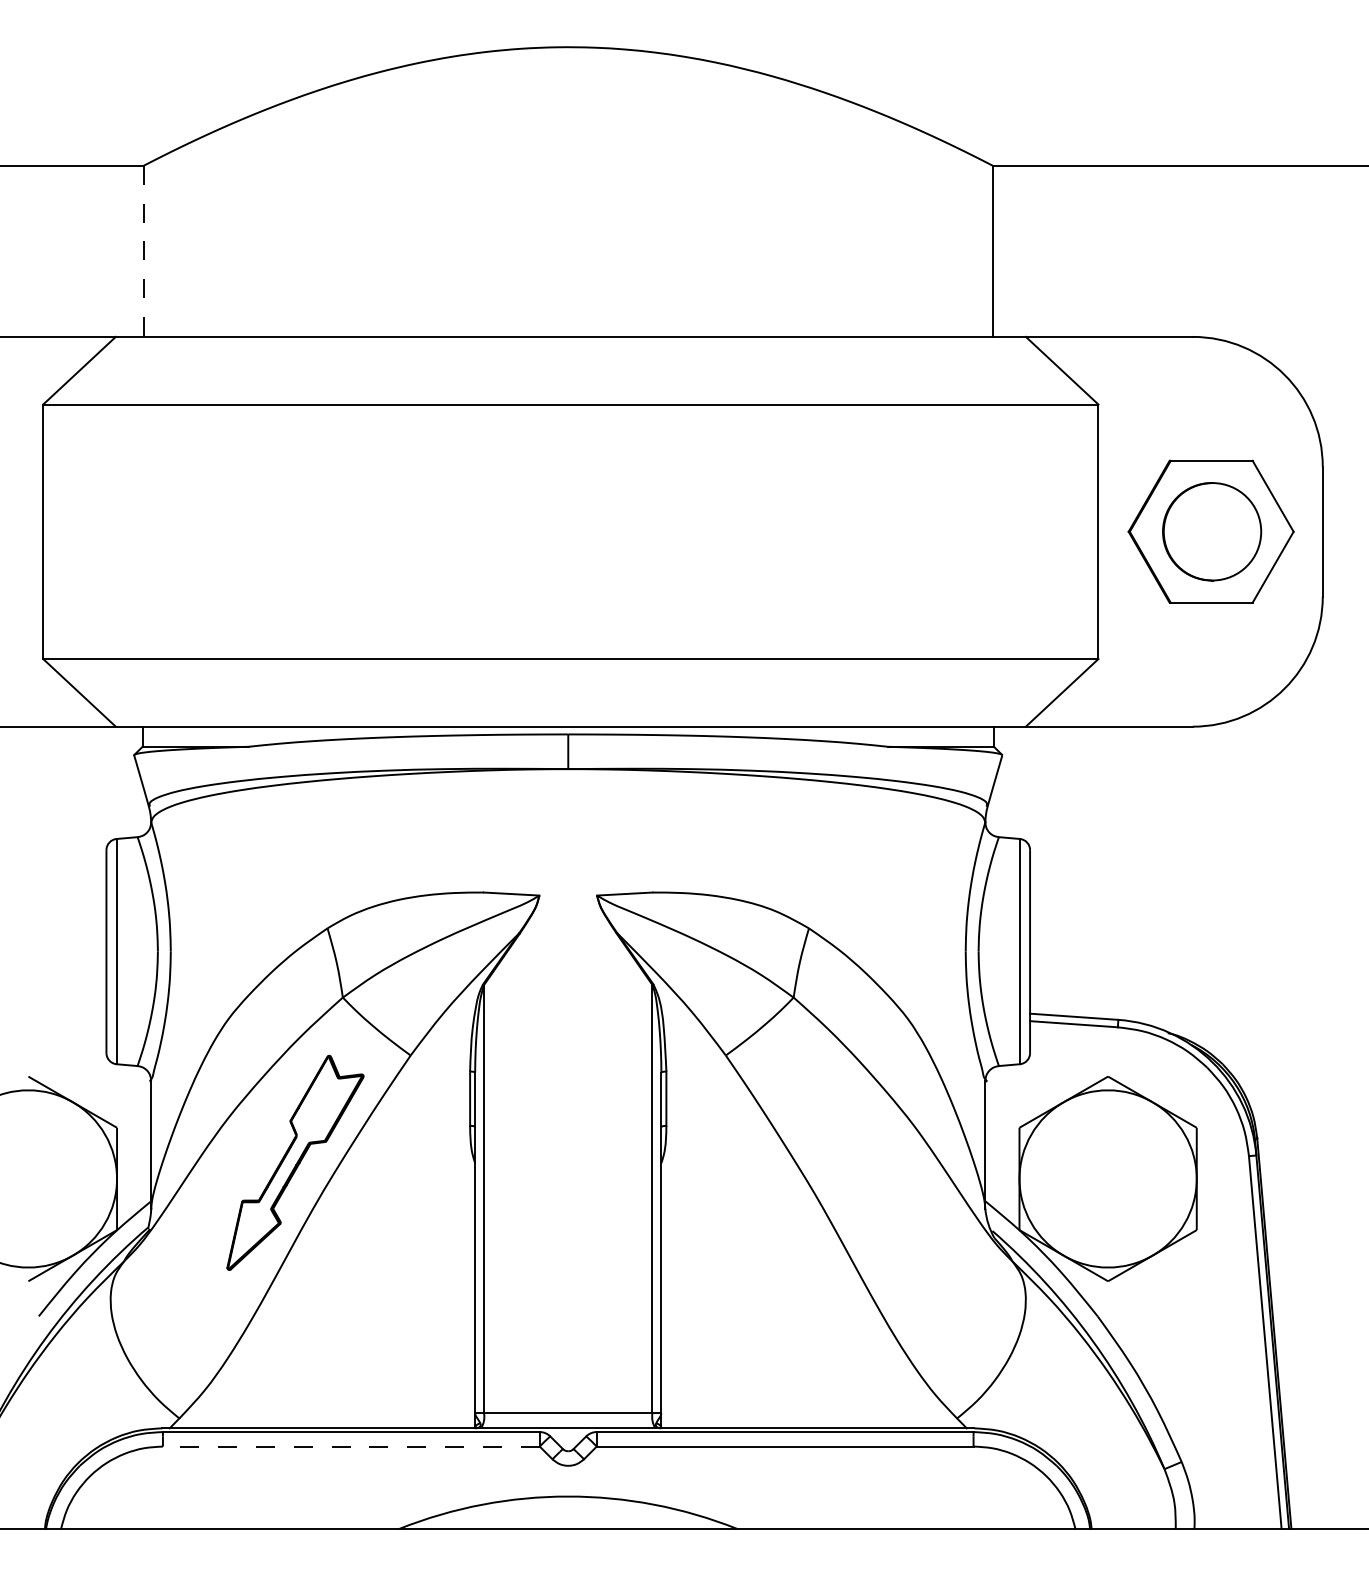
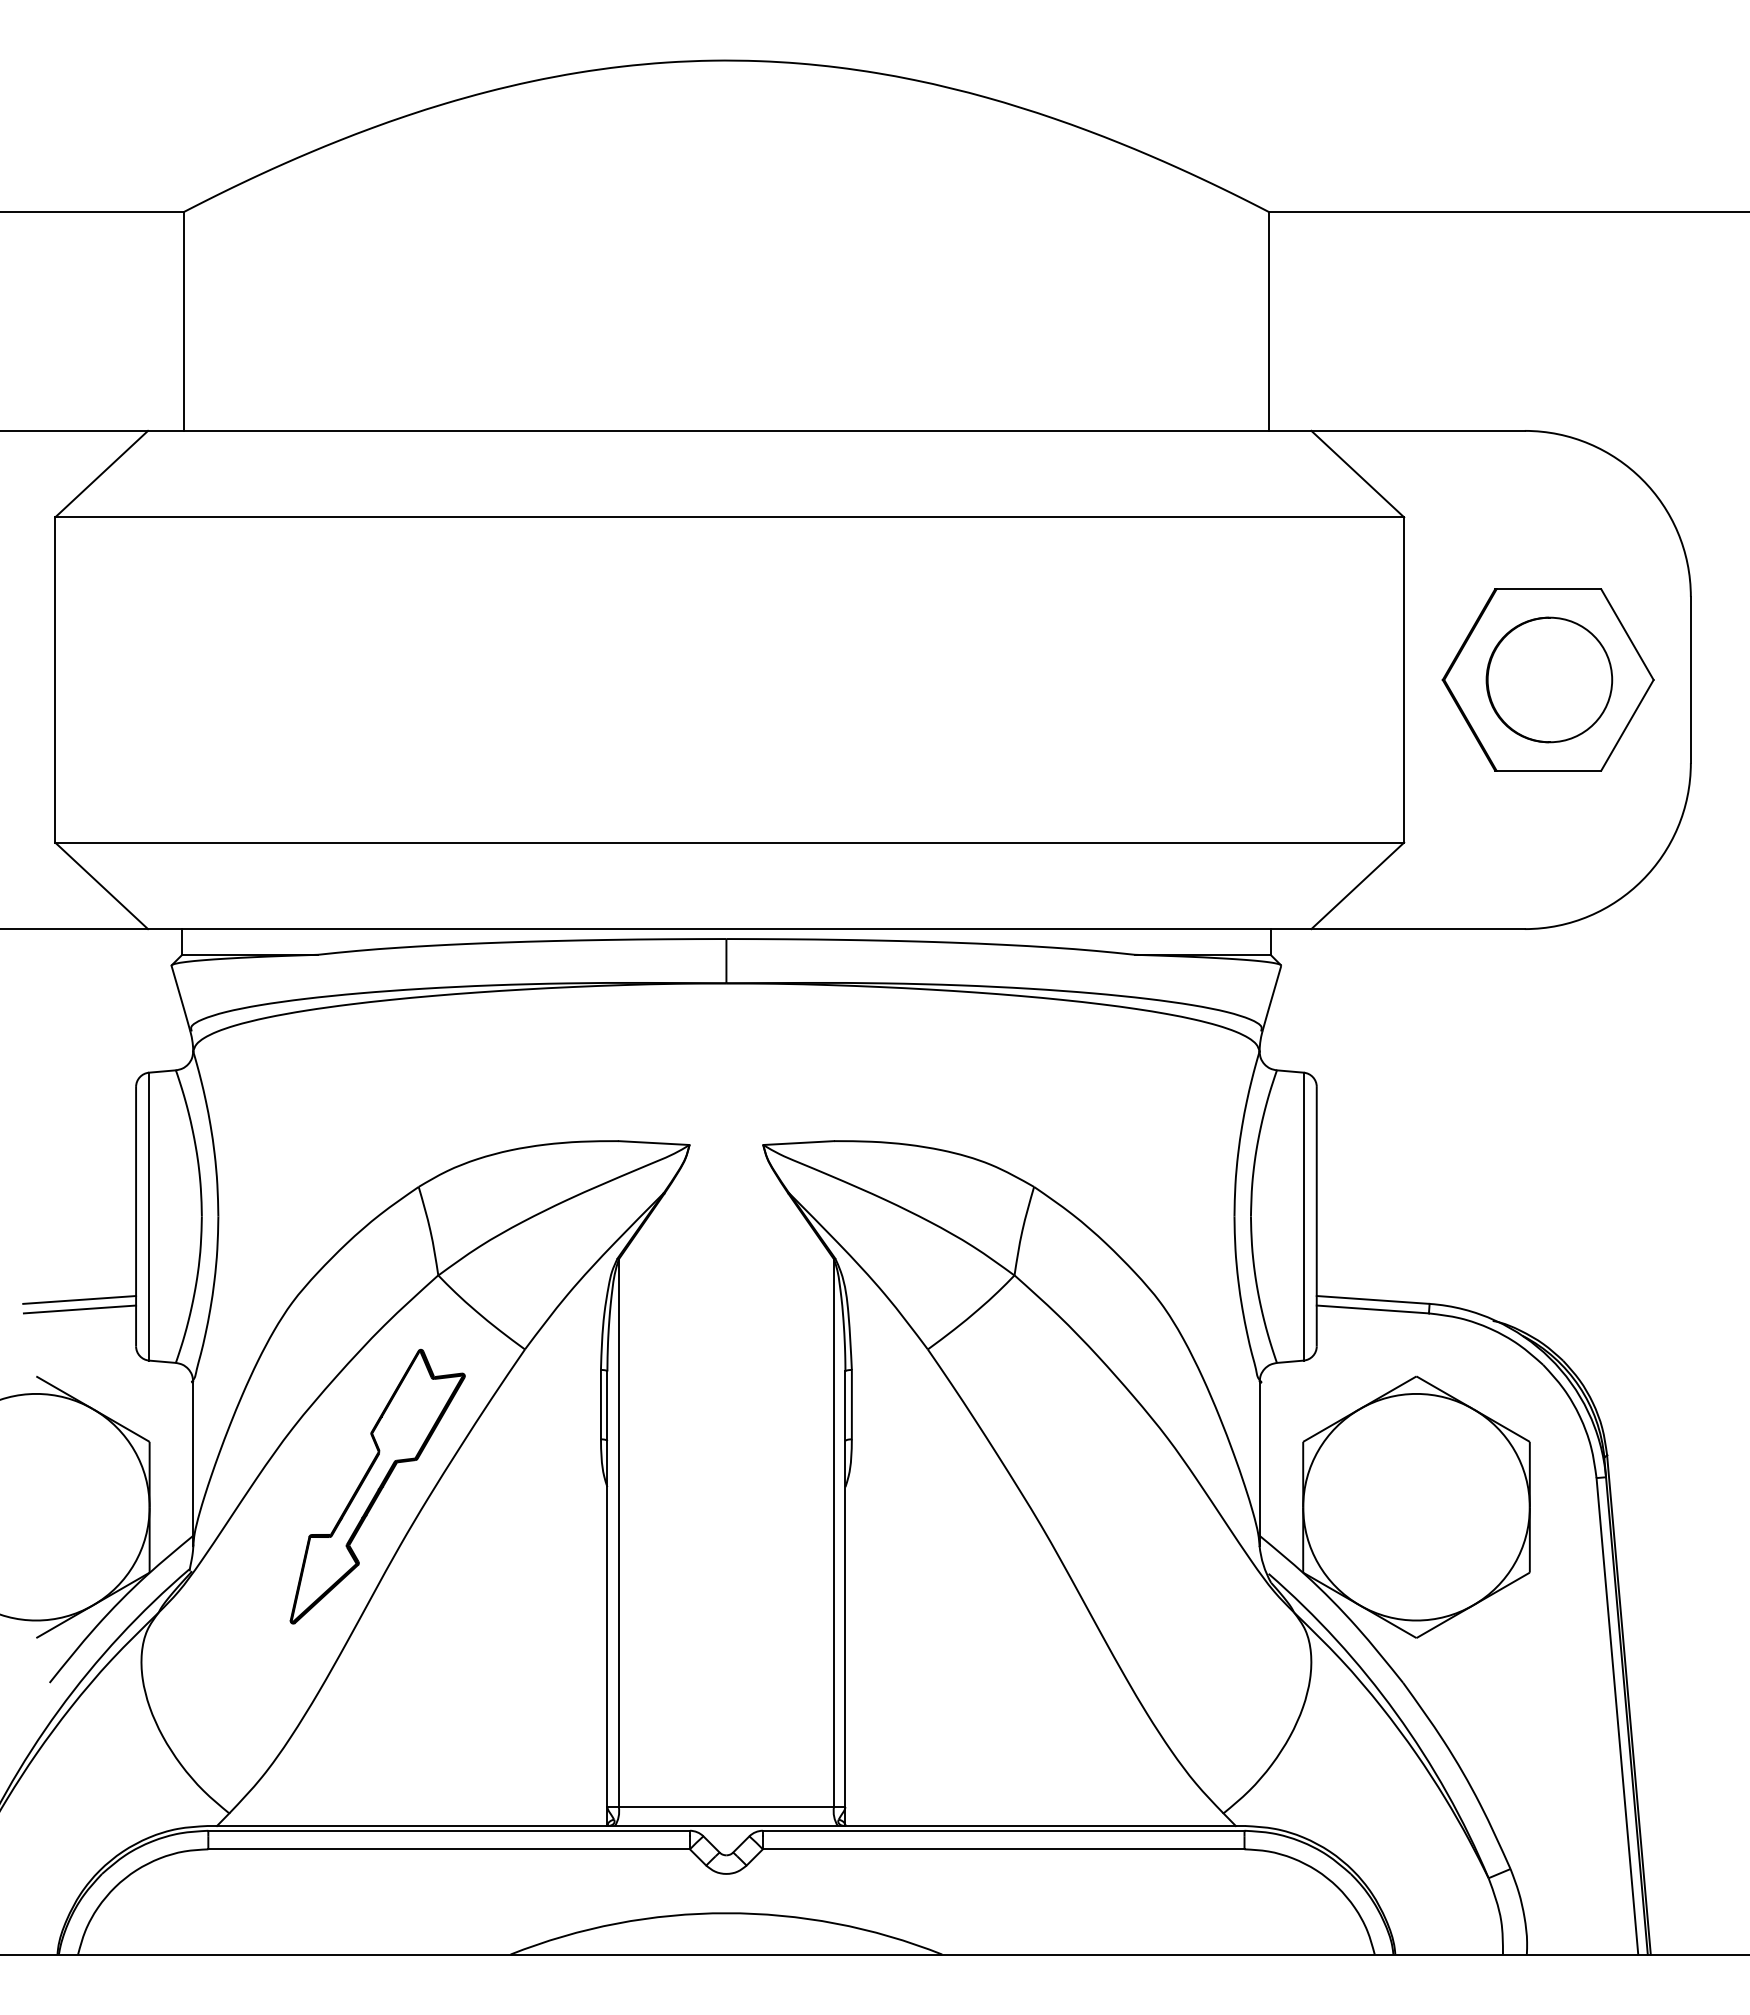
line: (143, 252) -> (183, 322), dashed -> solid
line: (62, 1016) -> (79, 1299), added
line: (62, 1024) -> (79, 1309), added
line: (351, 1446) -> (449, 1849), dashed -> solid

